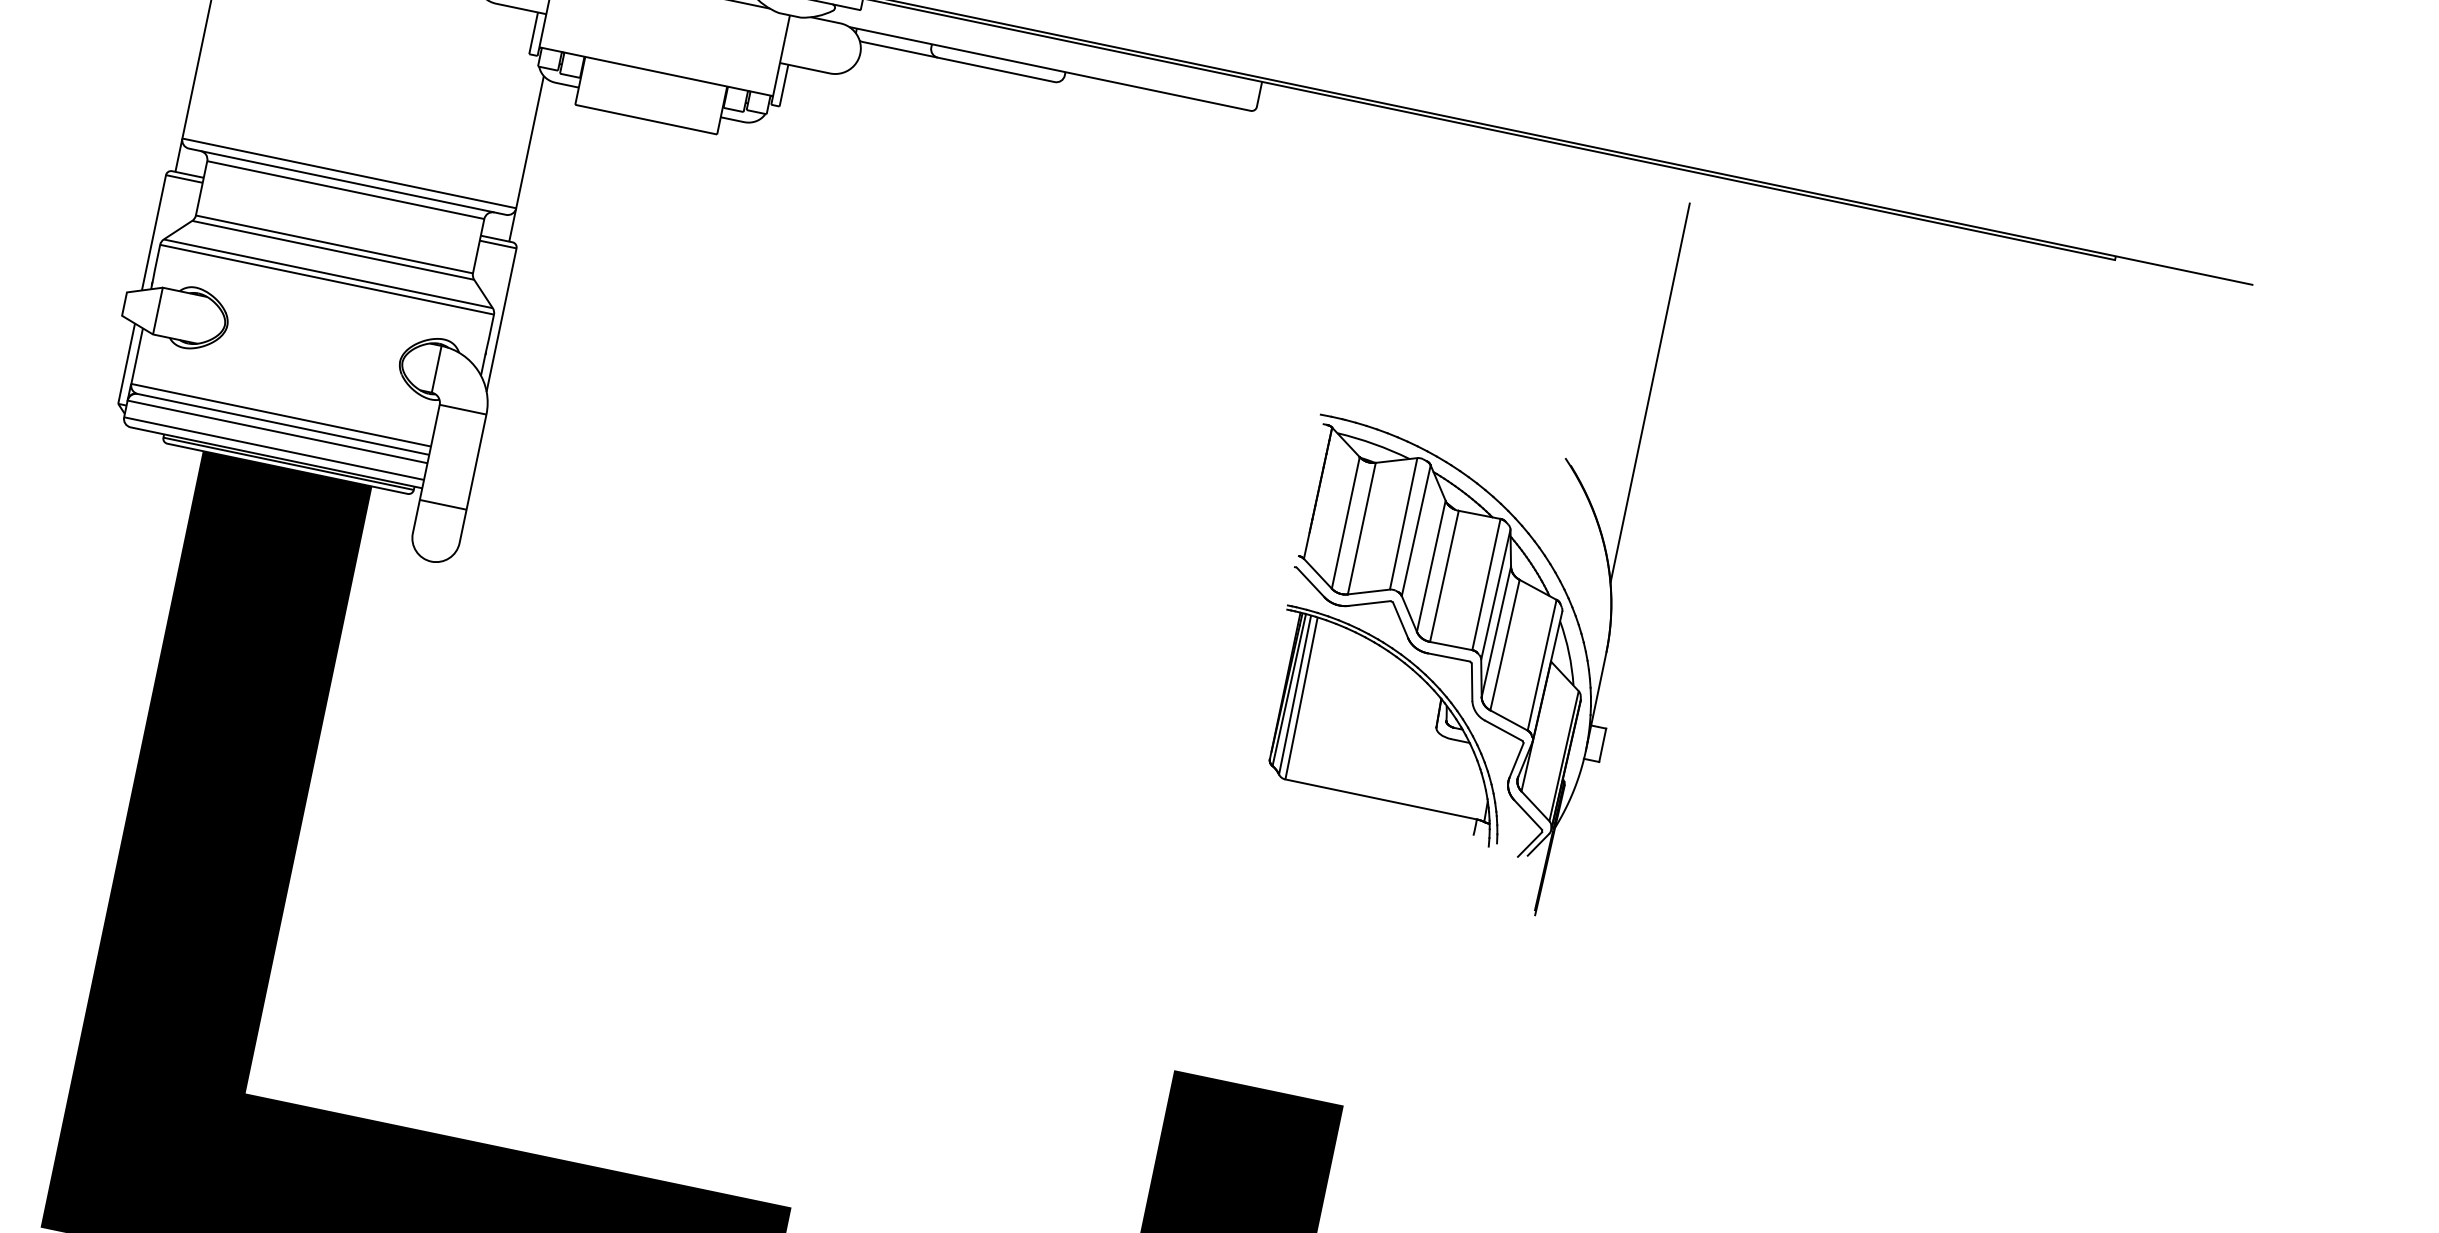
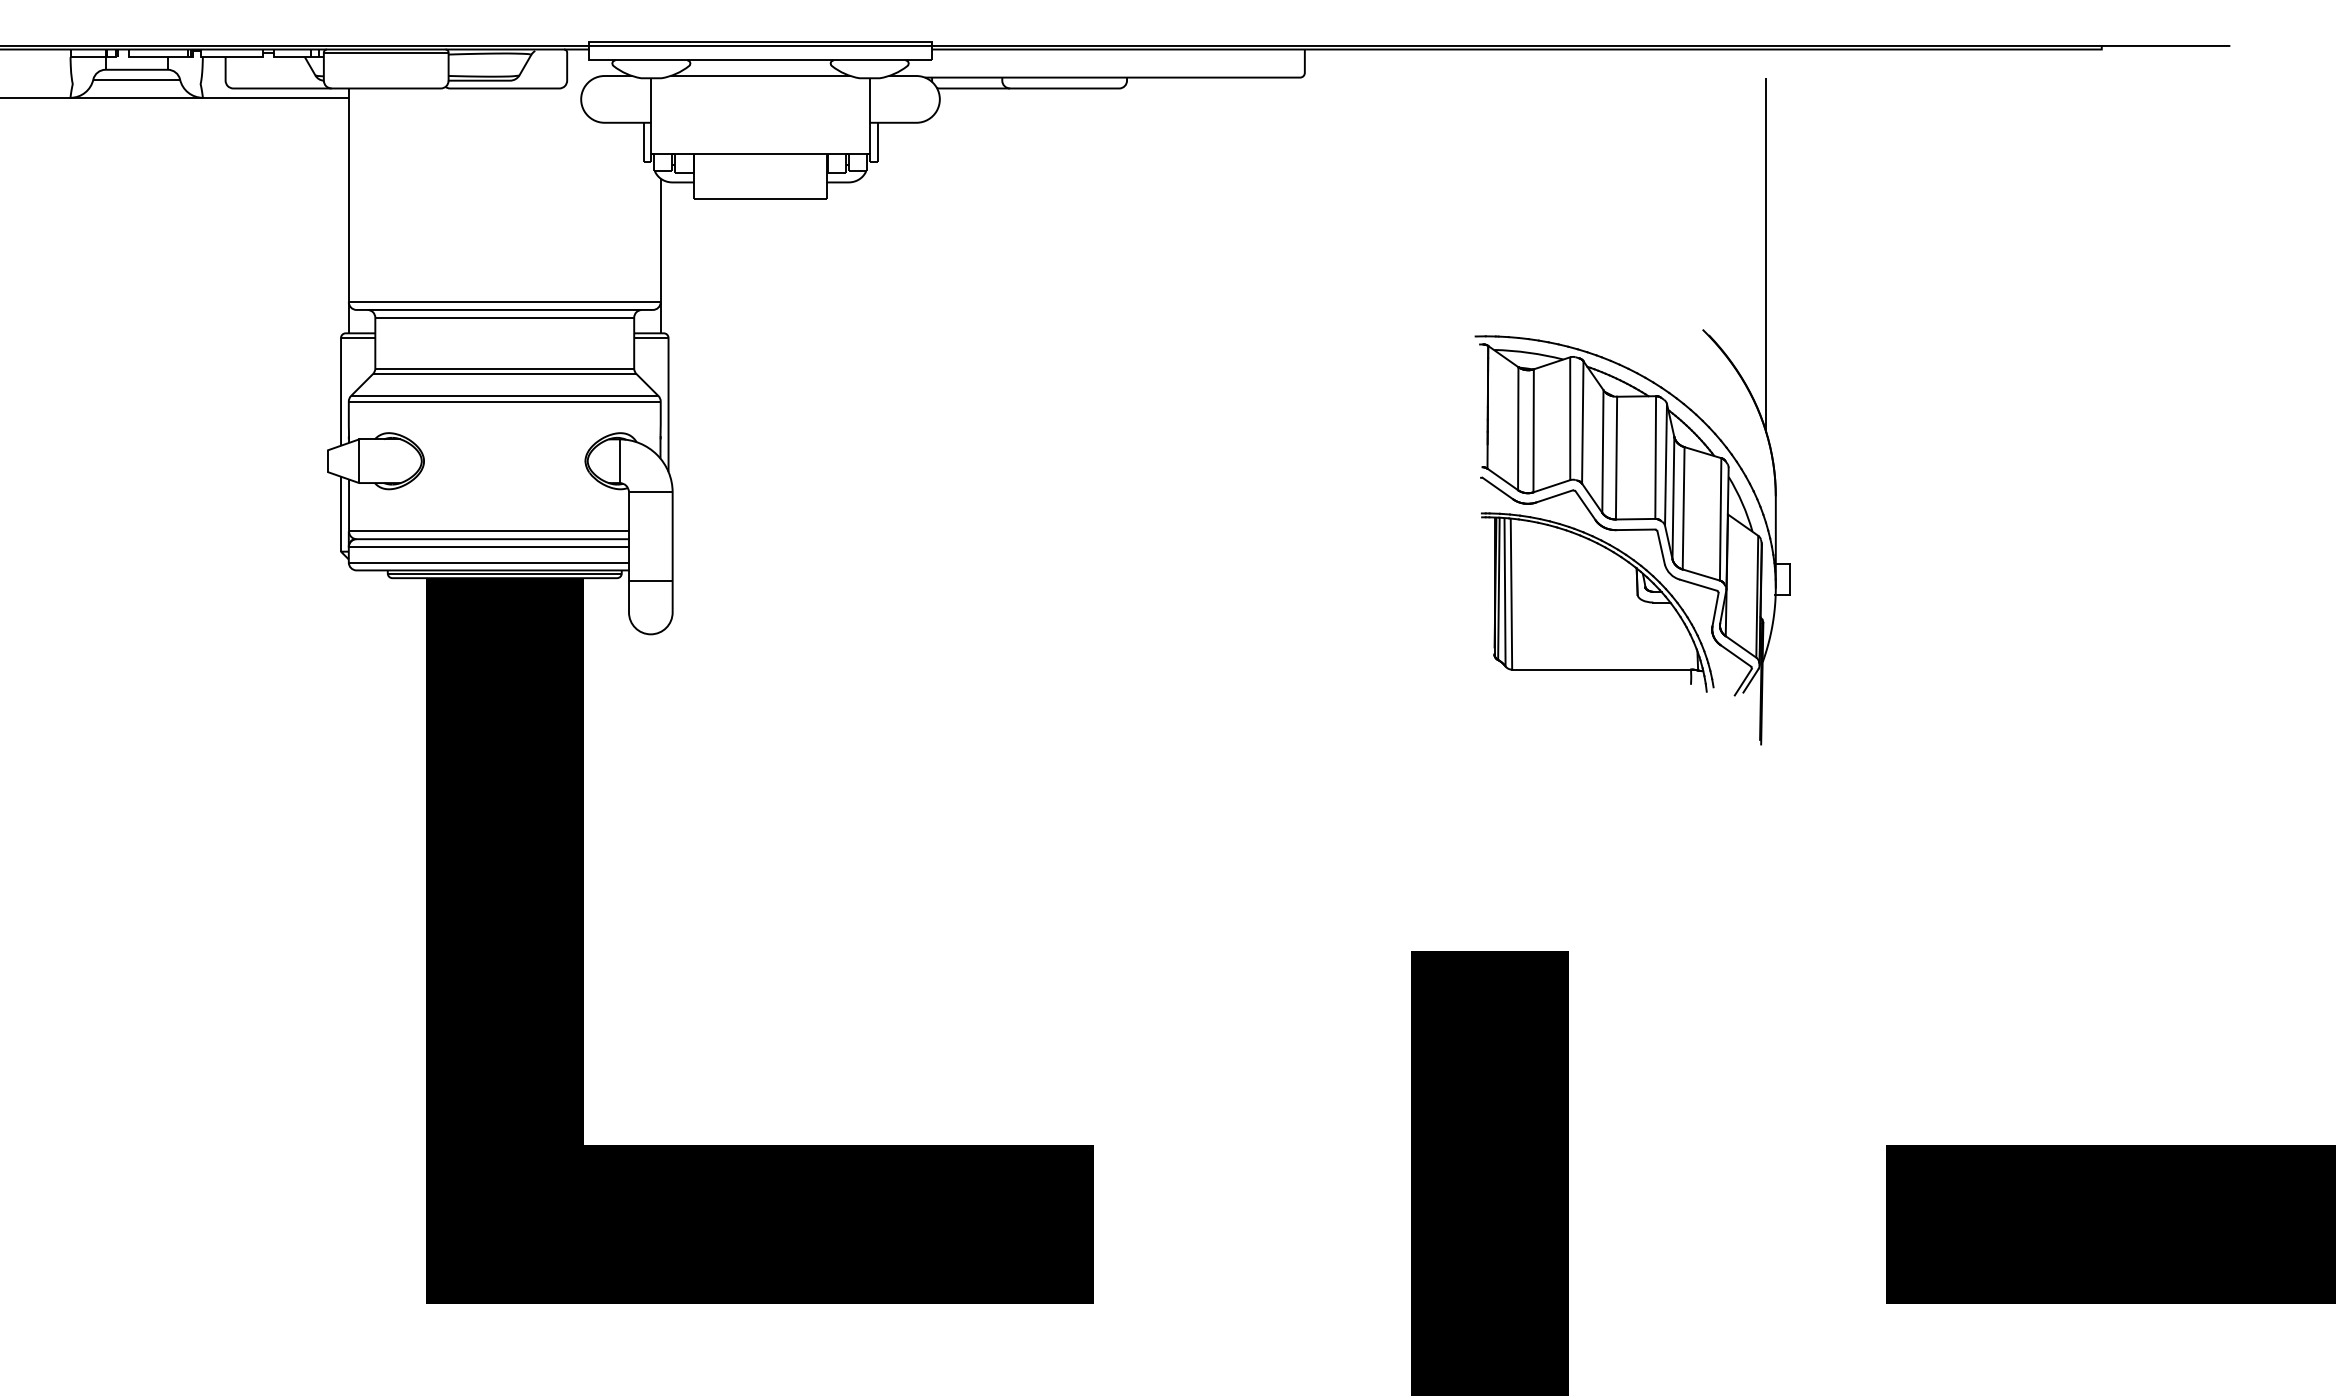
part: (1471, 530) -> (1632, 411), moved

